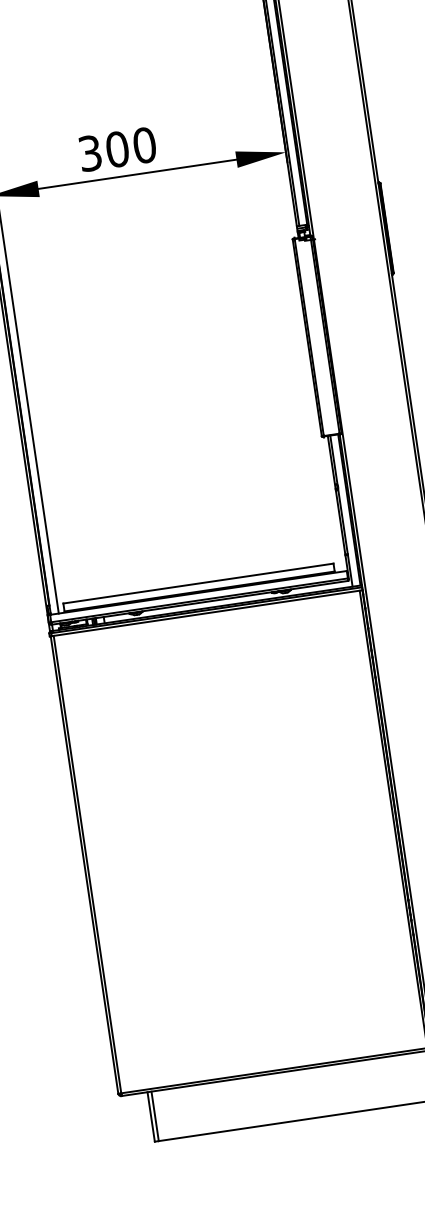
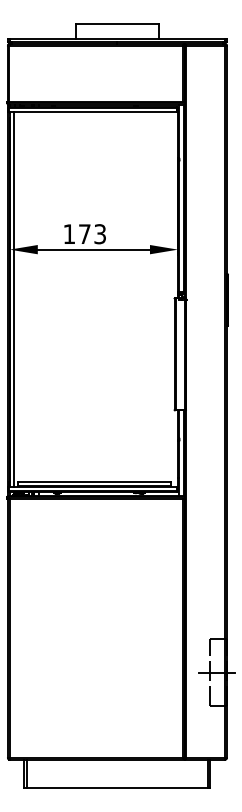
text: (117, 150) -> (84, 234), 300 -> 173

